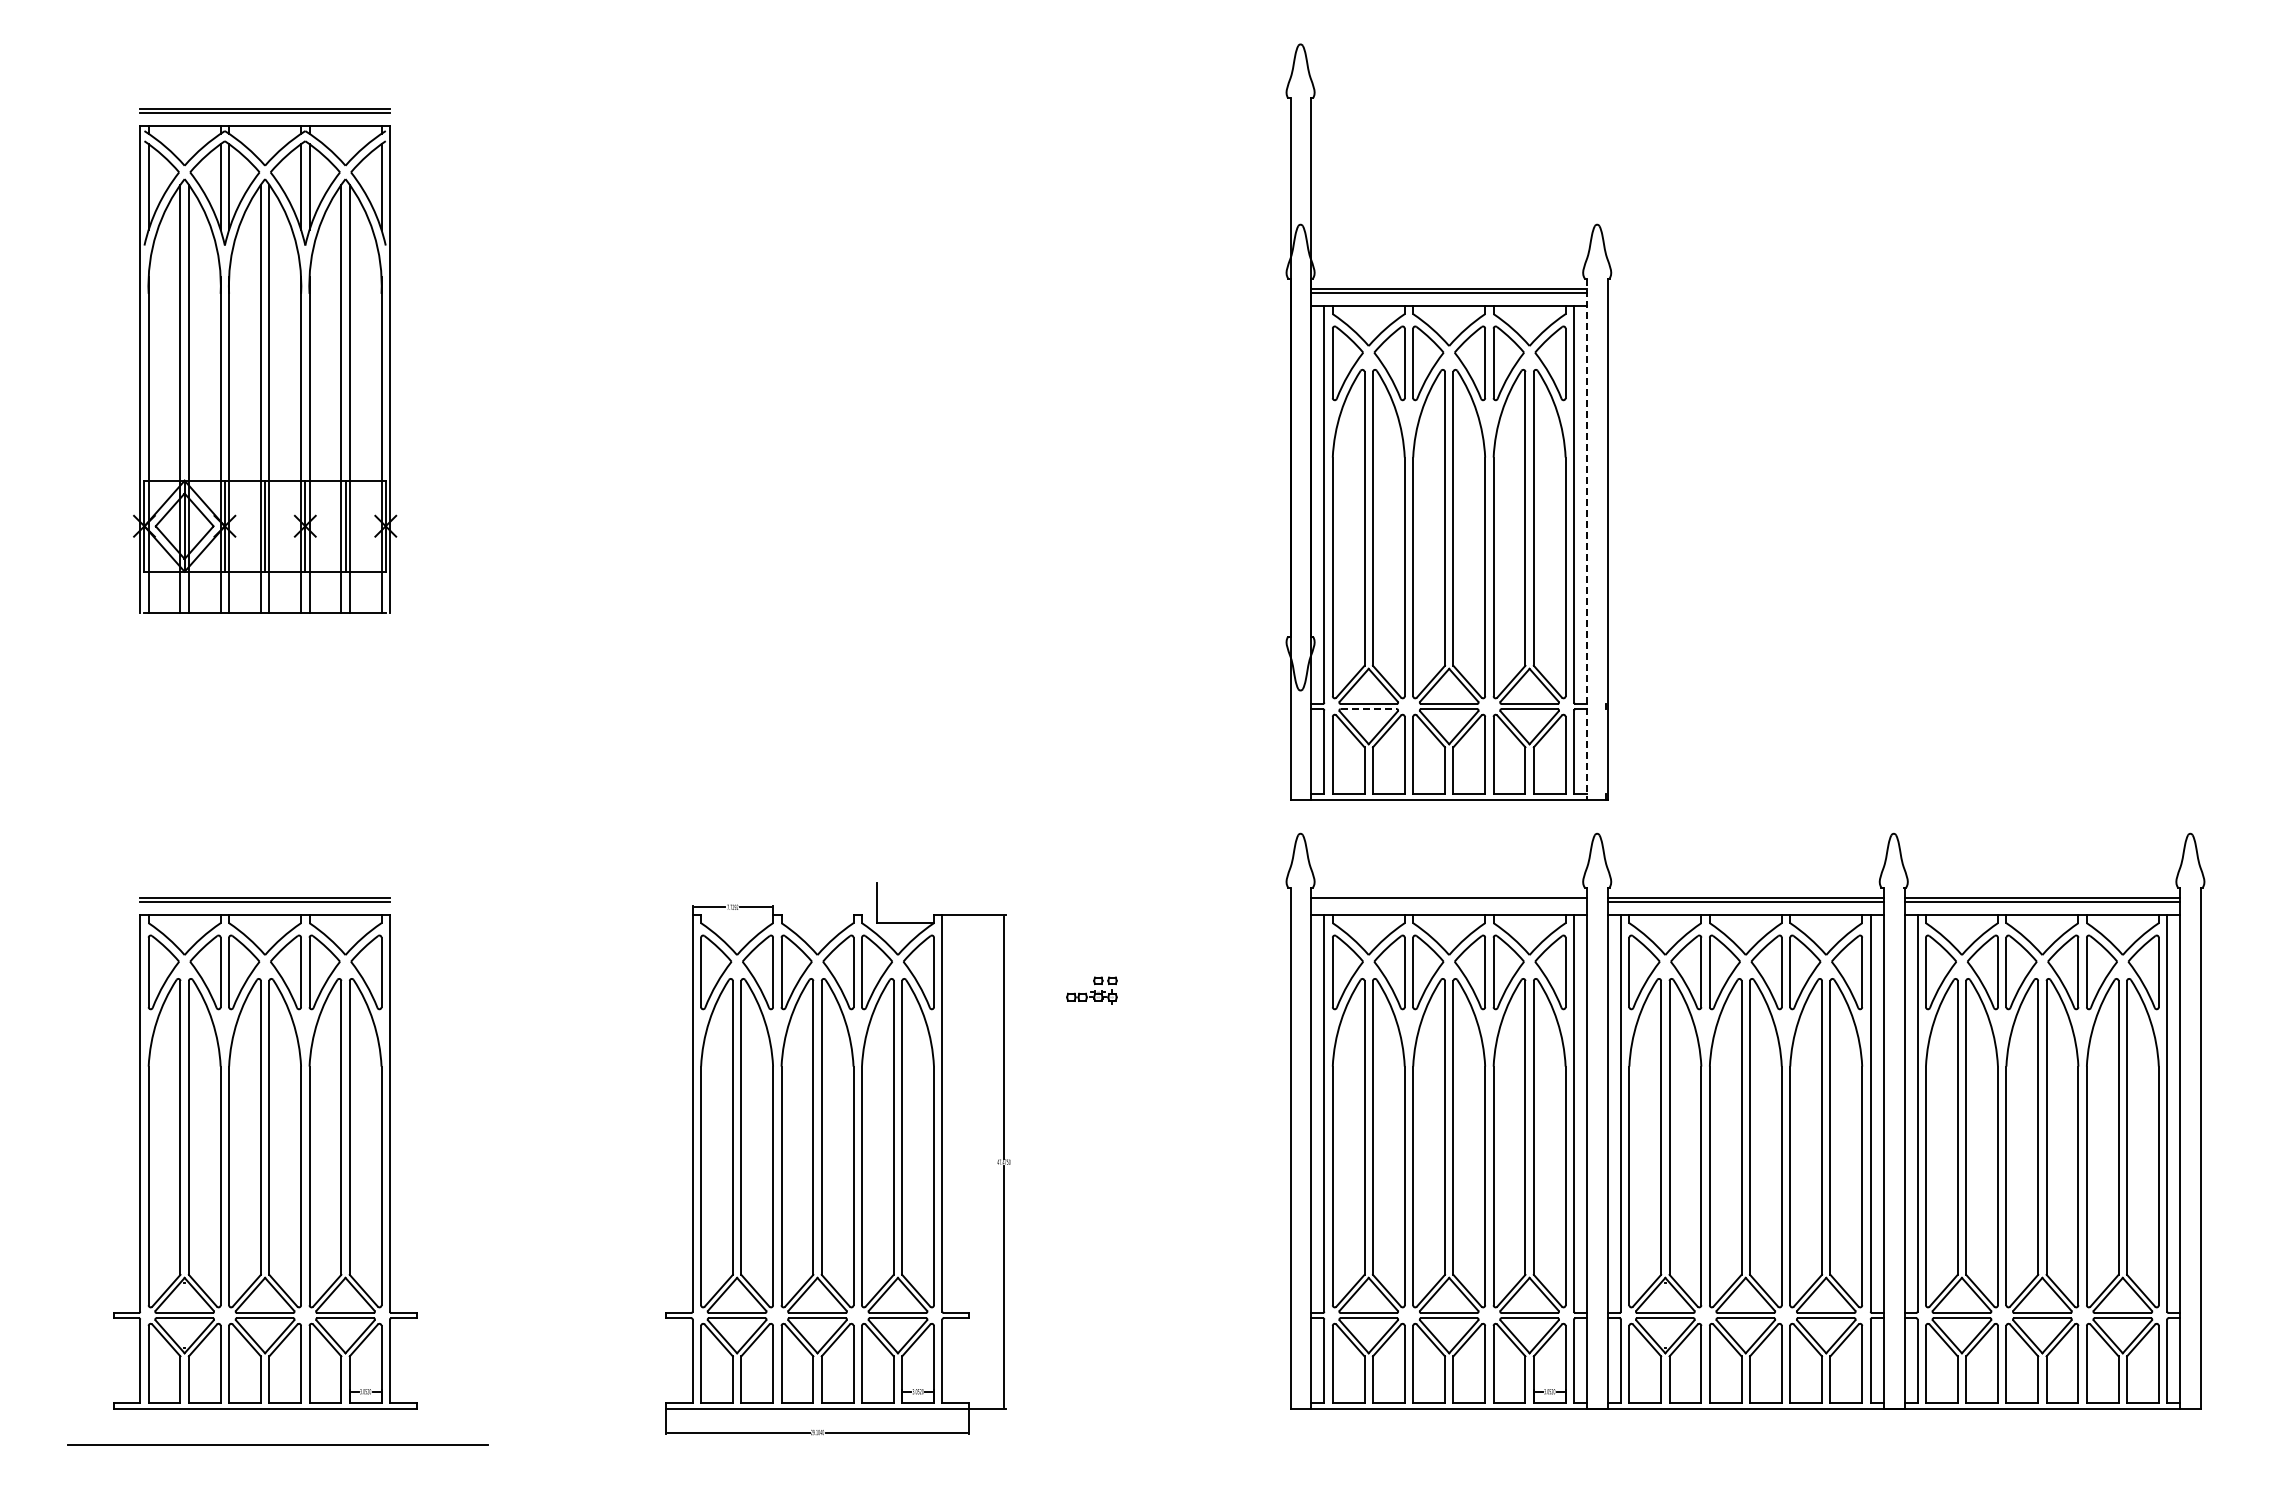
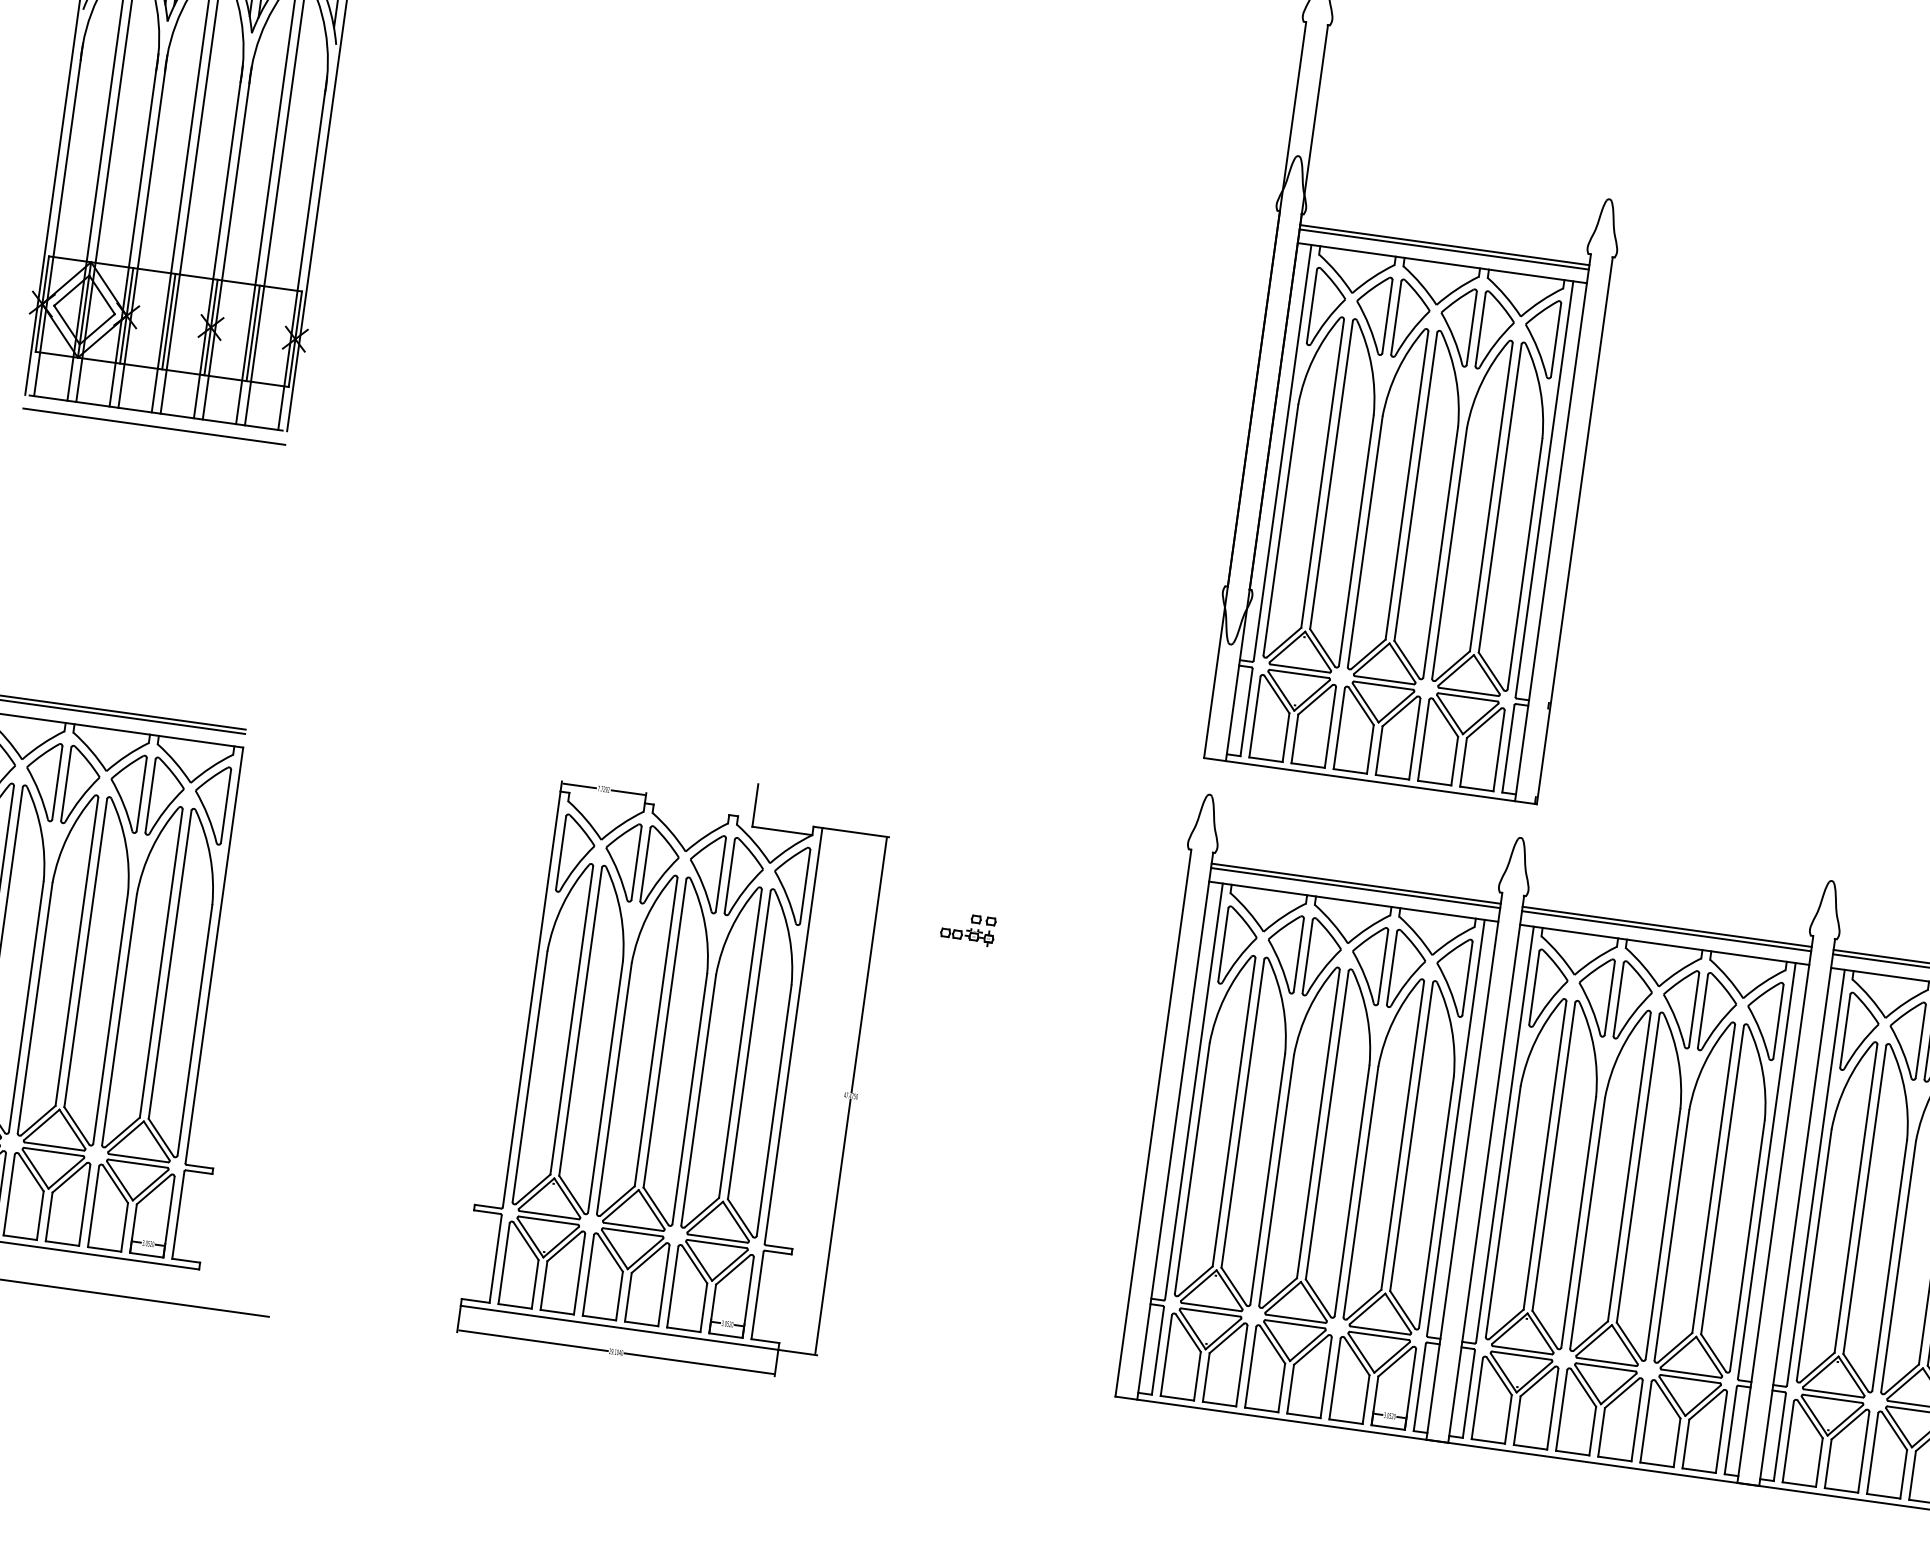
line: (1587, 539) -> (1553, 527), dashed -> solid
line: (264, 625) -> (153, 425), added
line: (1369, 709) -> (1300, 674), dashed -> solid
line: (1449, 902) -> (1355, 888), added

